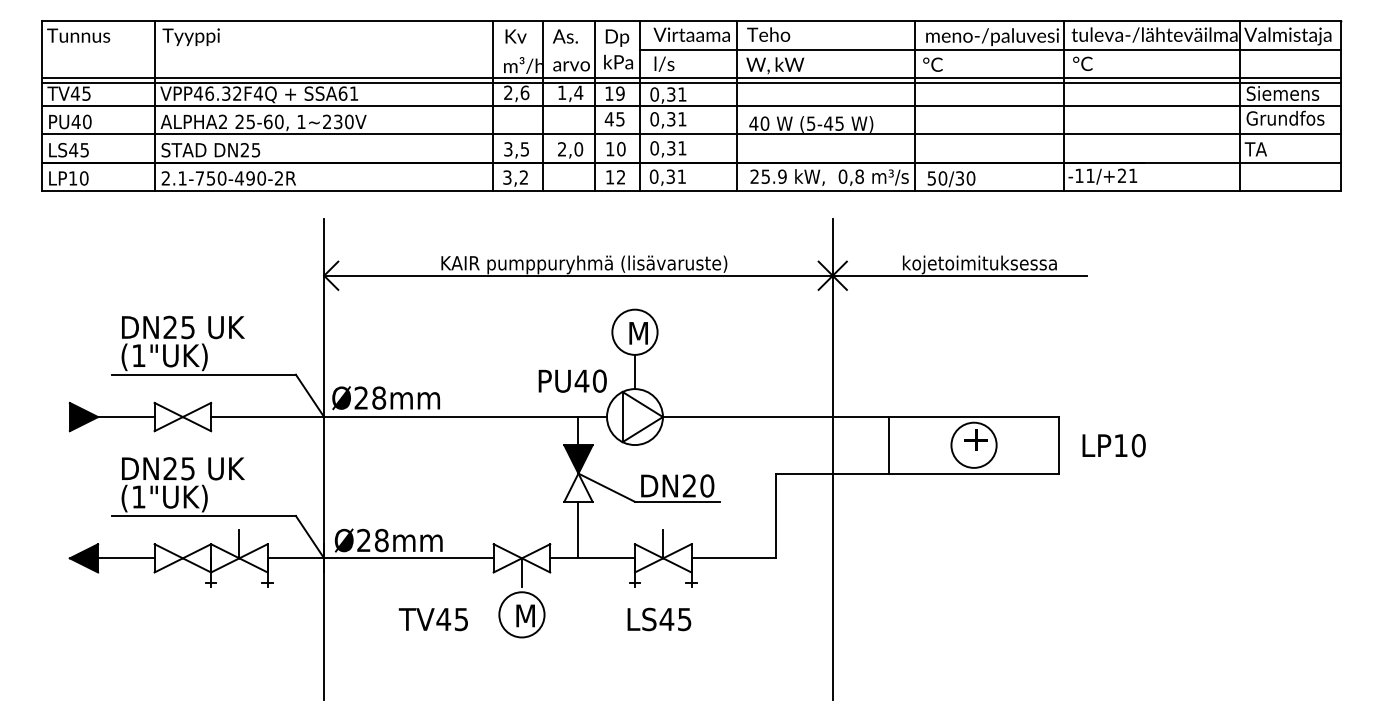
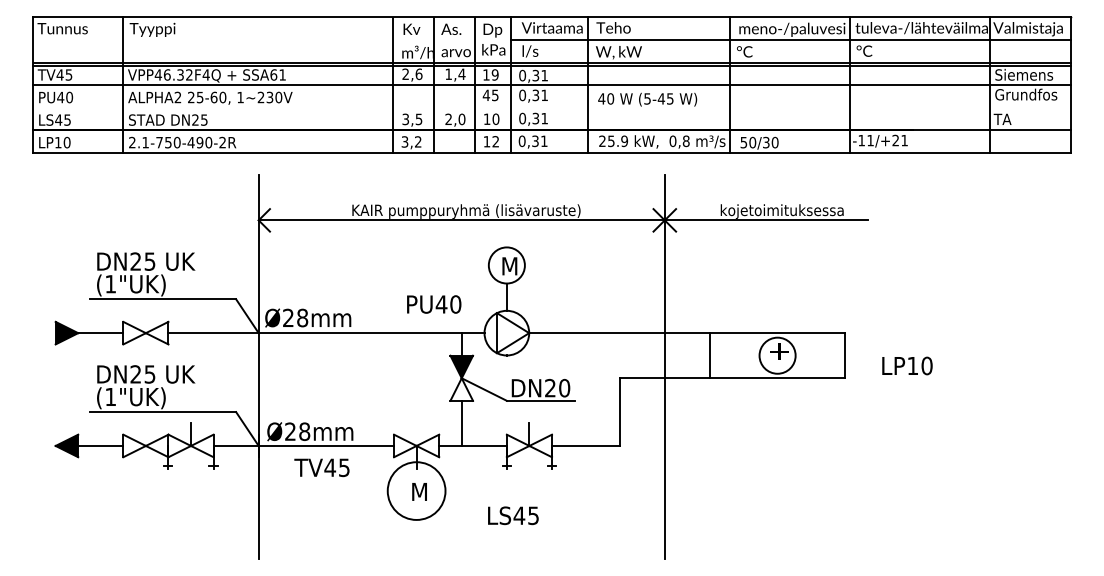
line: (690, 134) -> (551, 107), removed
text: (573, 381) -> (434, 304), moved
text: (1114, 445) -> (907, 365), moved
circle: (521, 615) -> (416, 491), size x1.6
text: (432, 619) -> (321, 467), moved
text: (659, 619) -> (513, 515), moved

